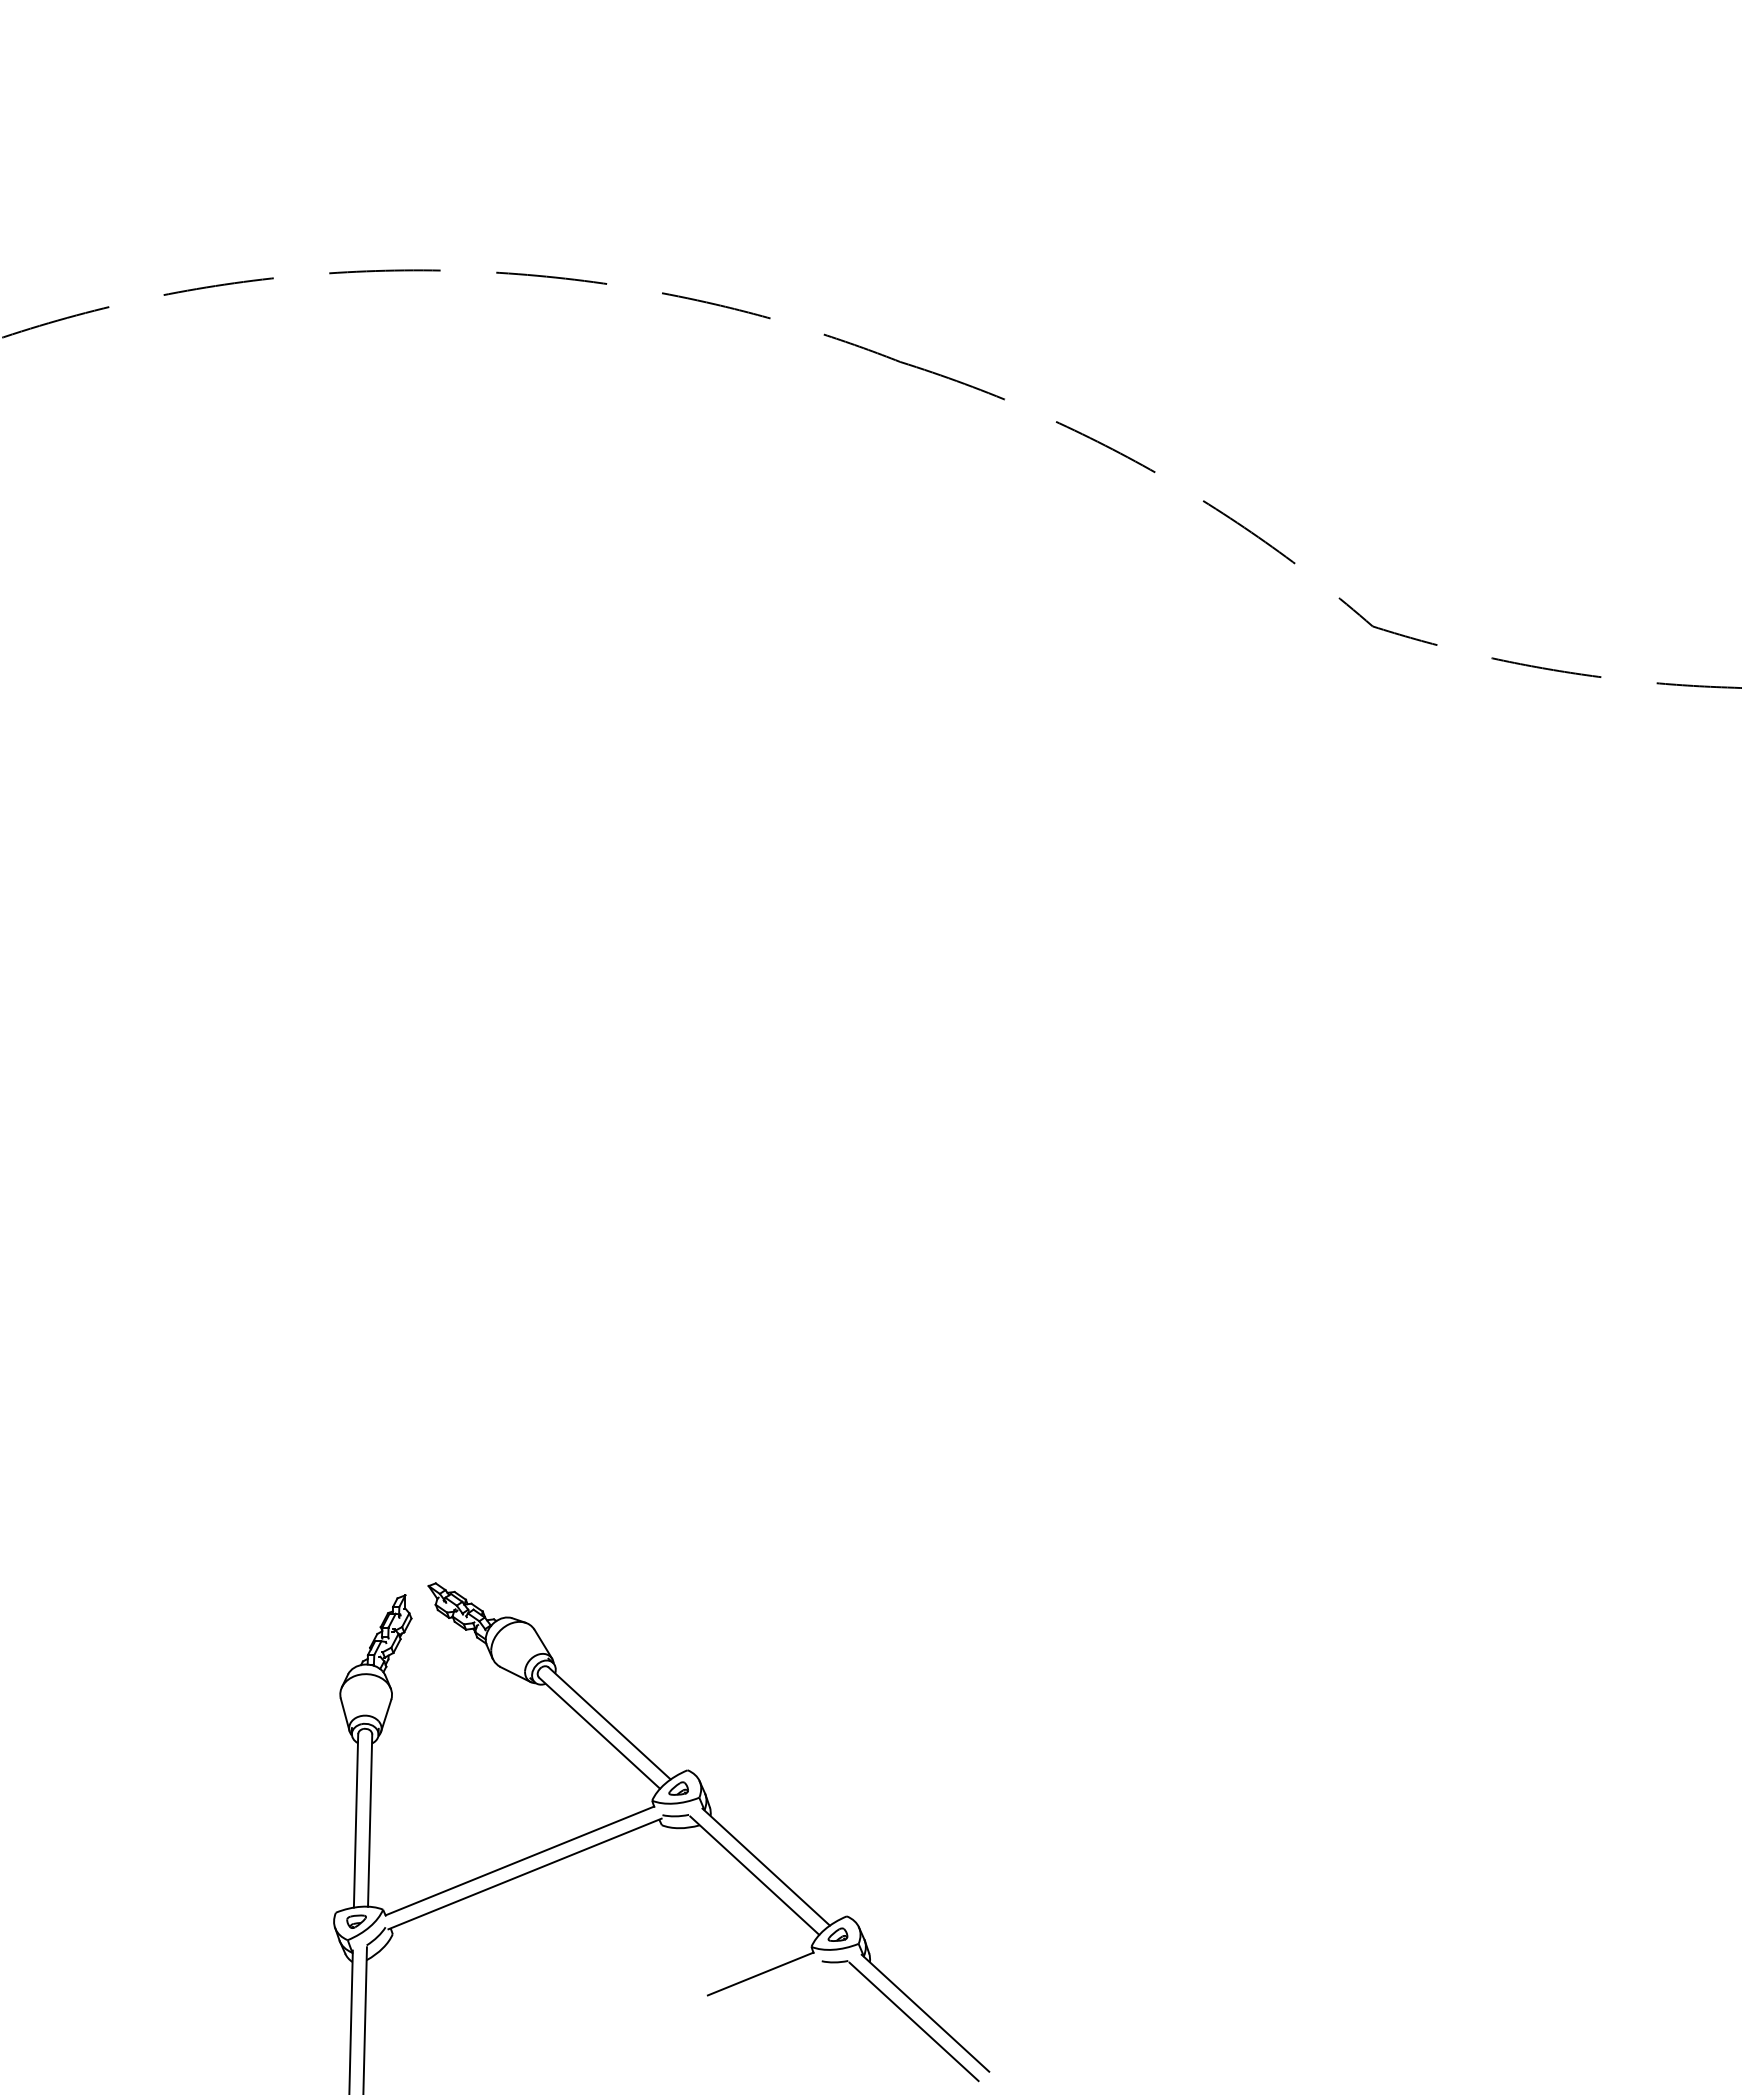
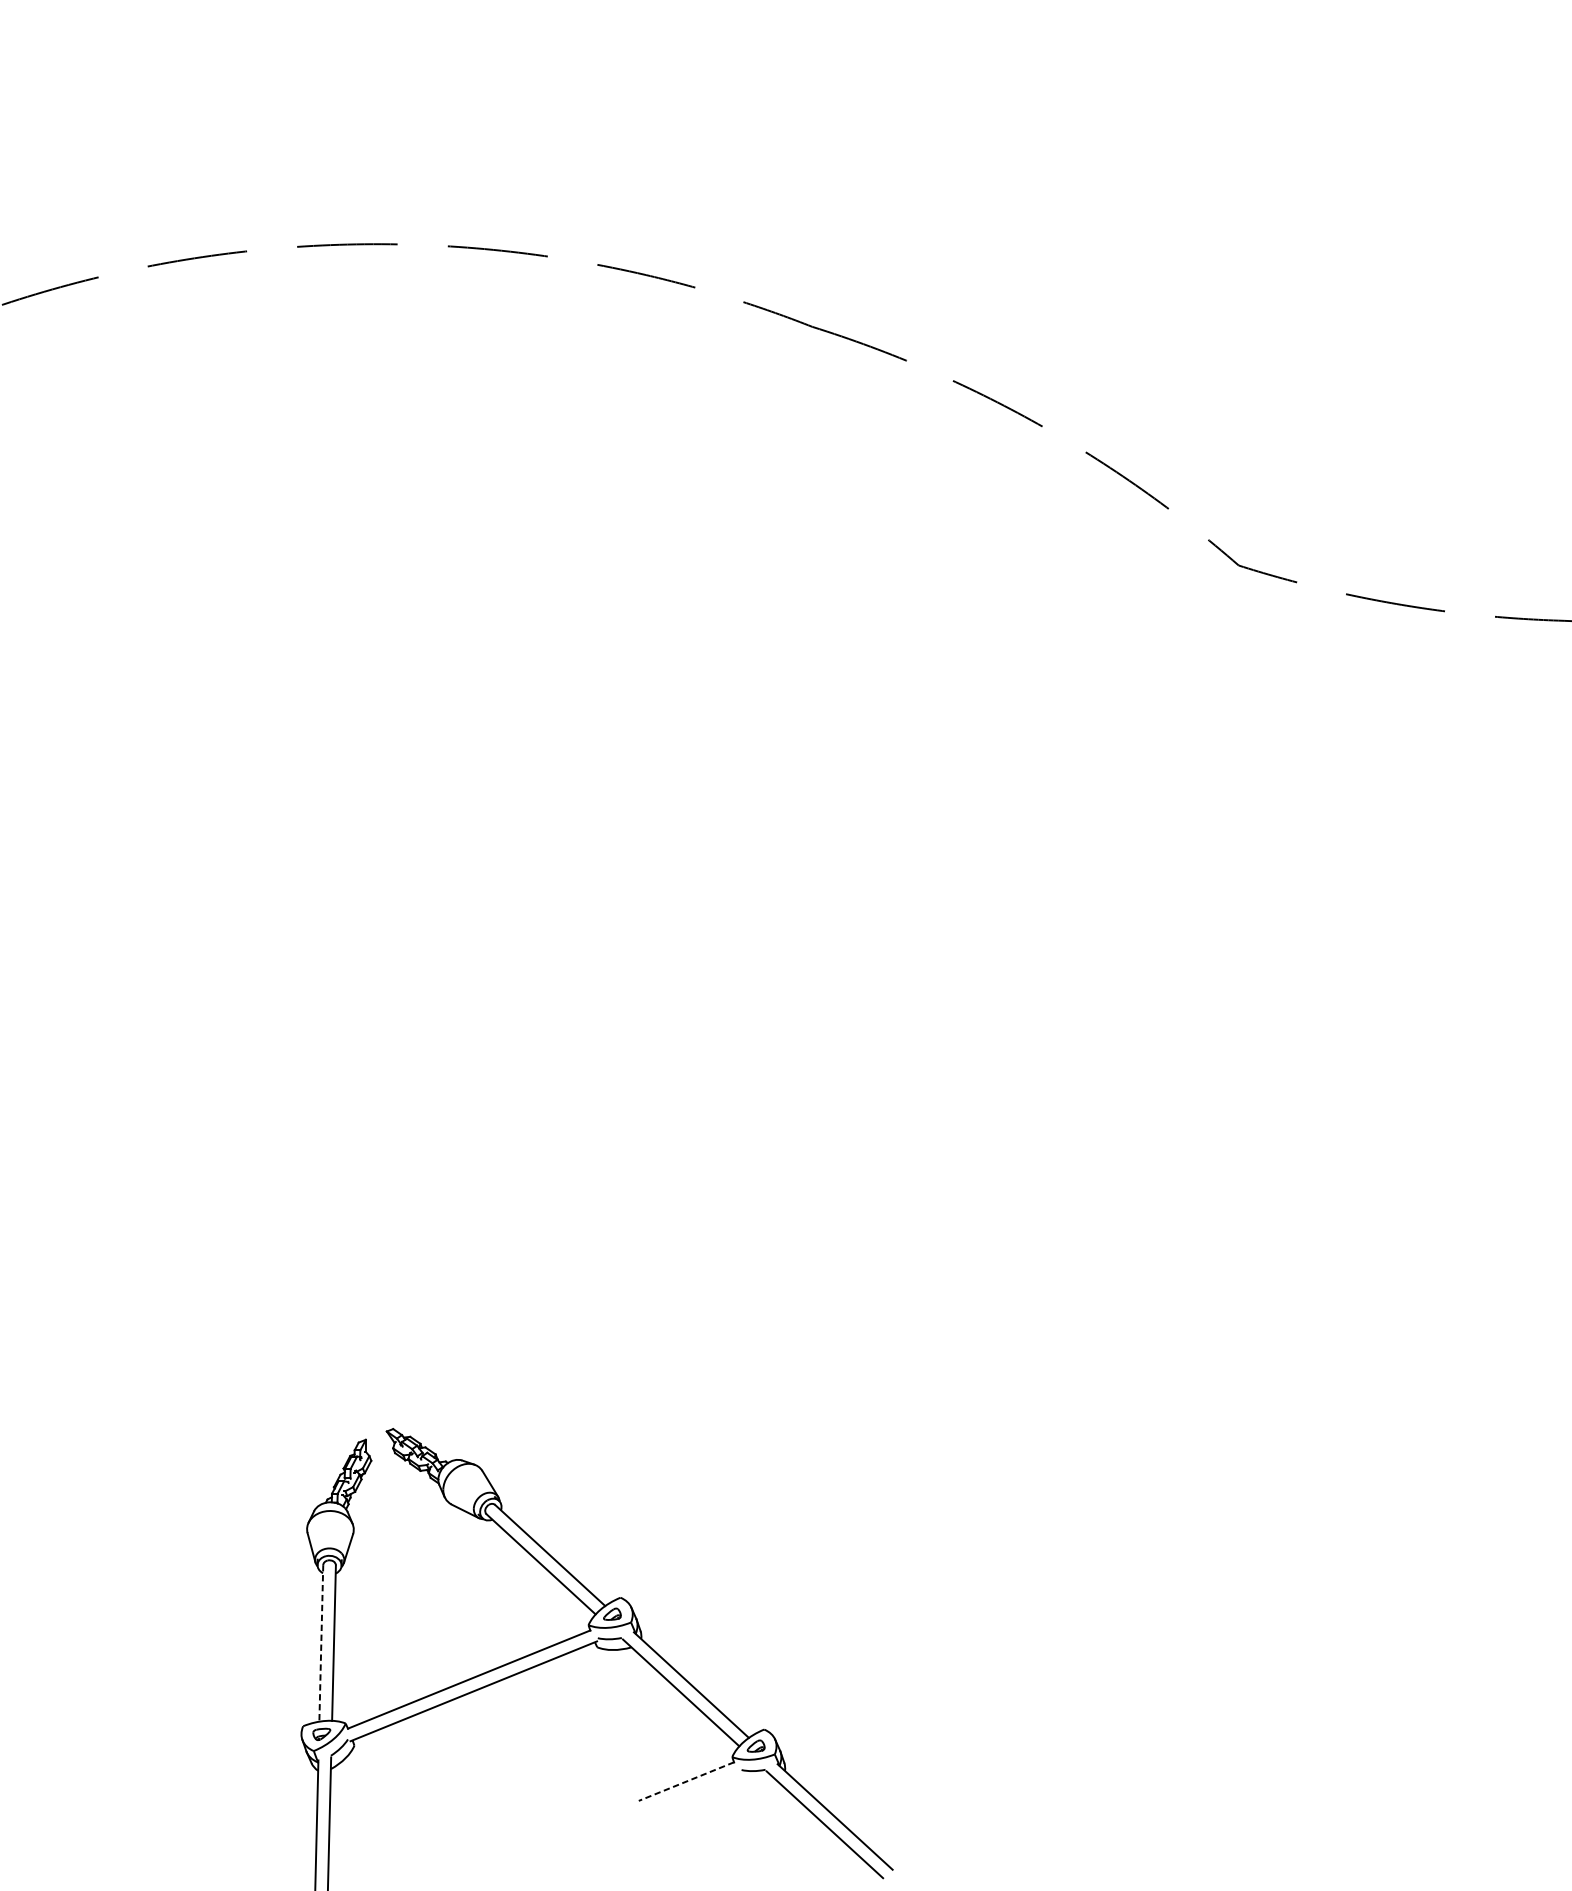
line: (356, 1820) -> (321, 1643), solid -> dashed
line: (760, 1974) -> (686, 1782), solid -> dashed

